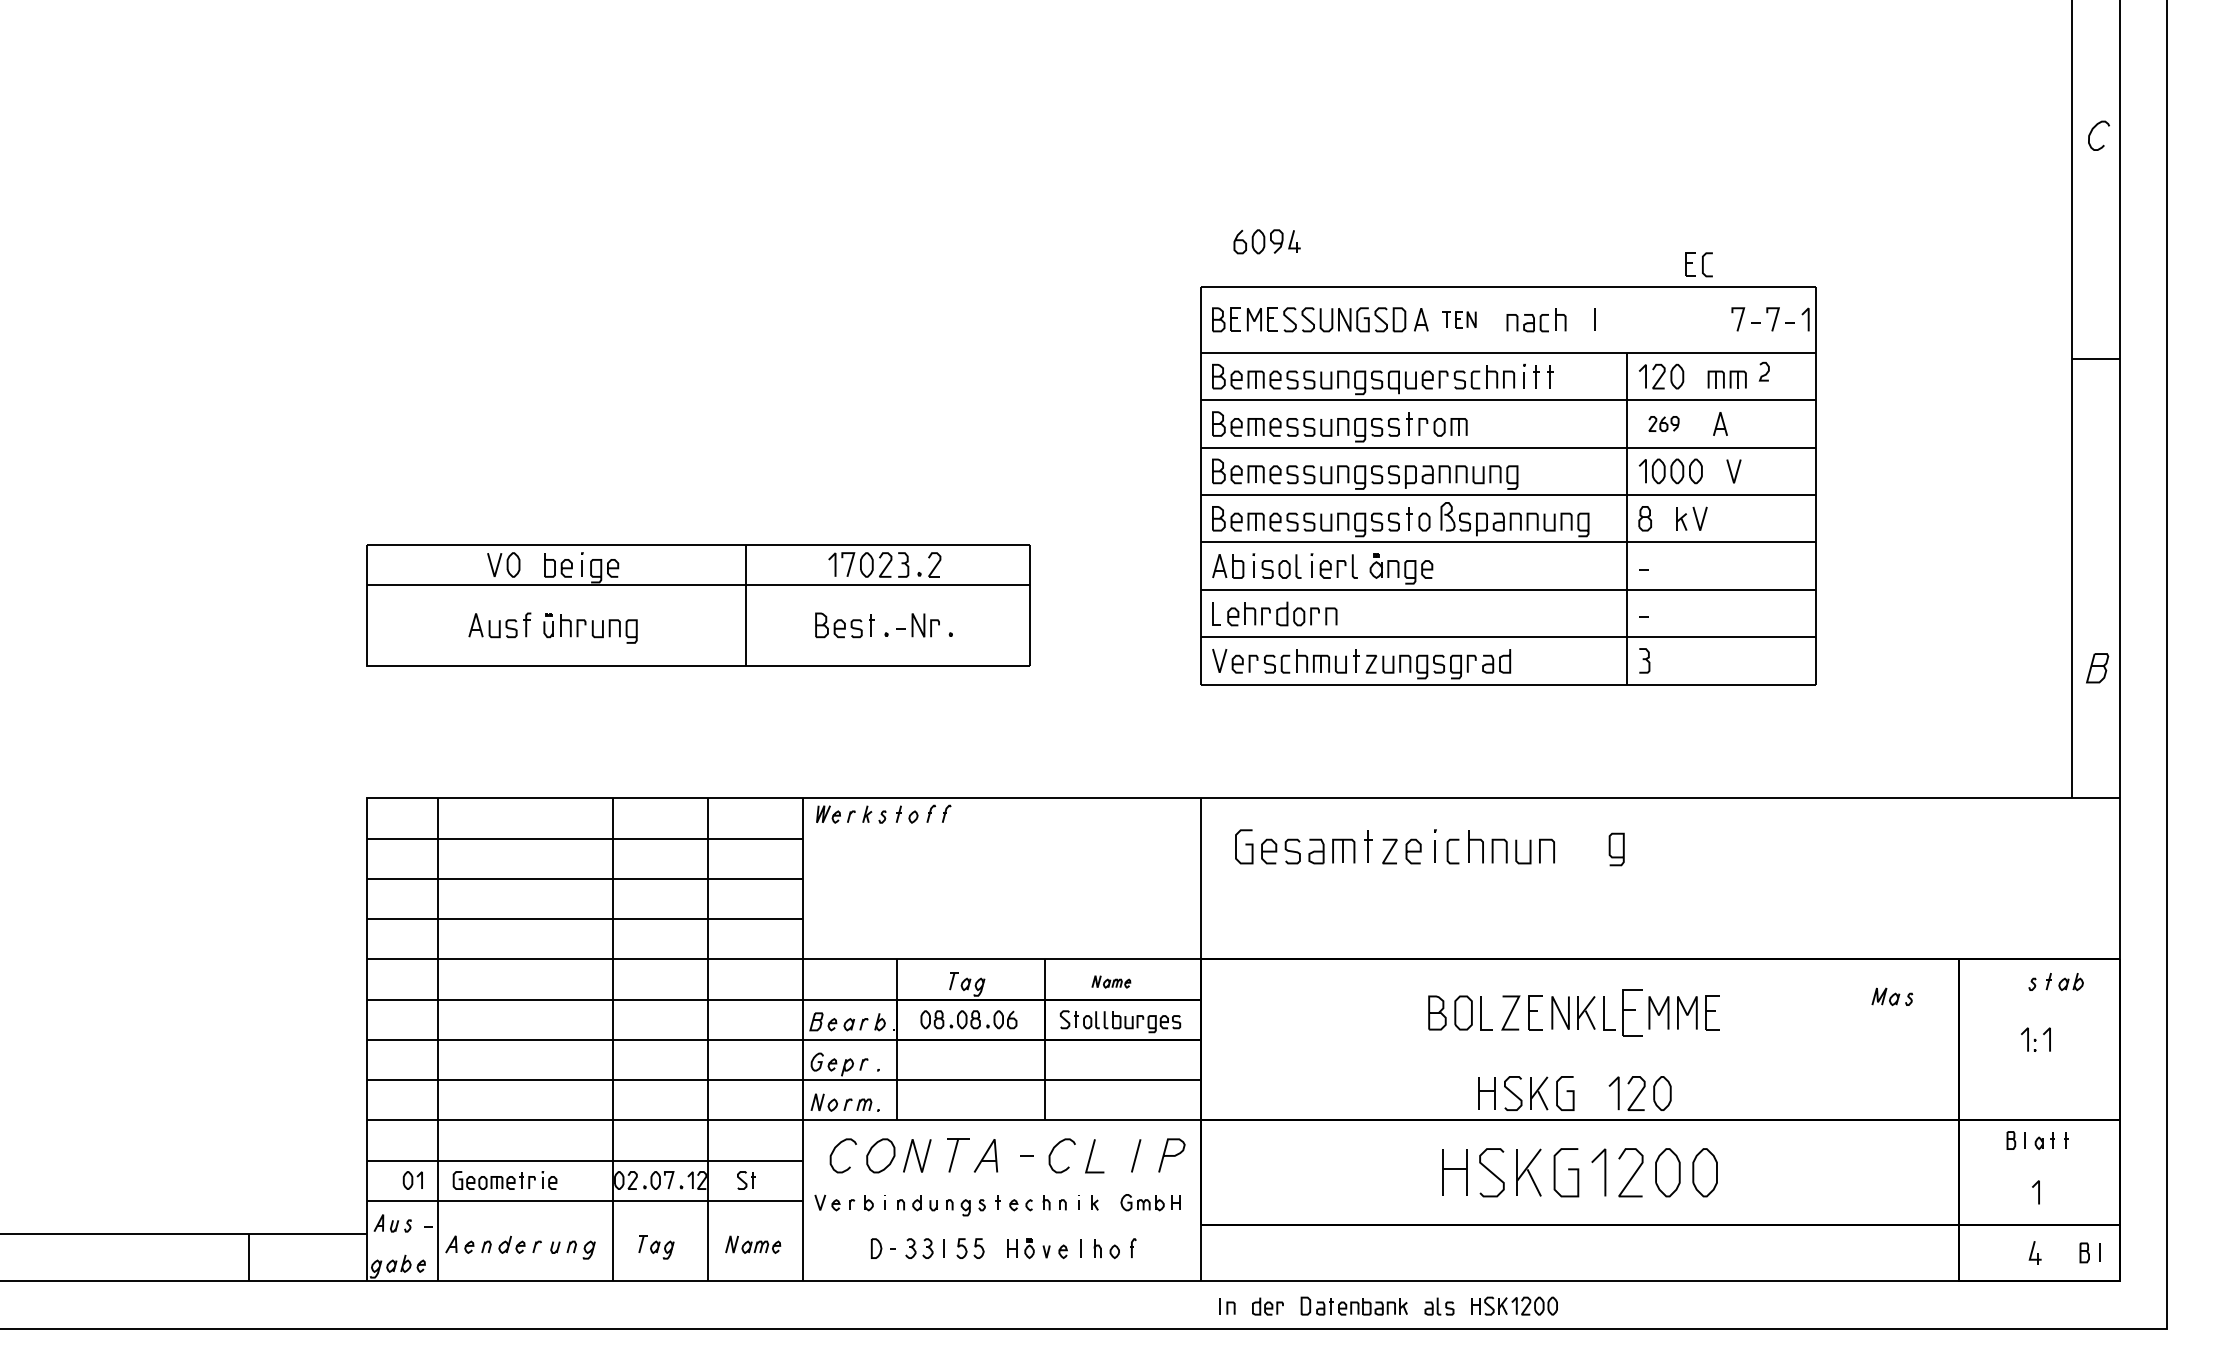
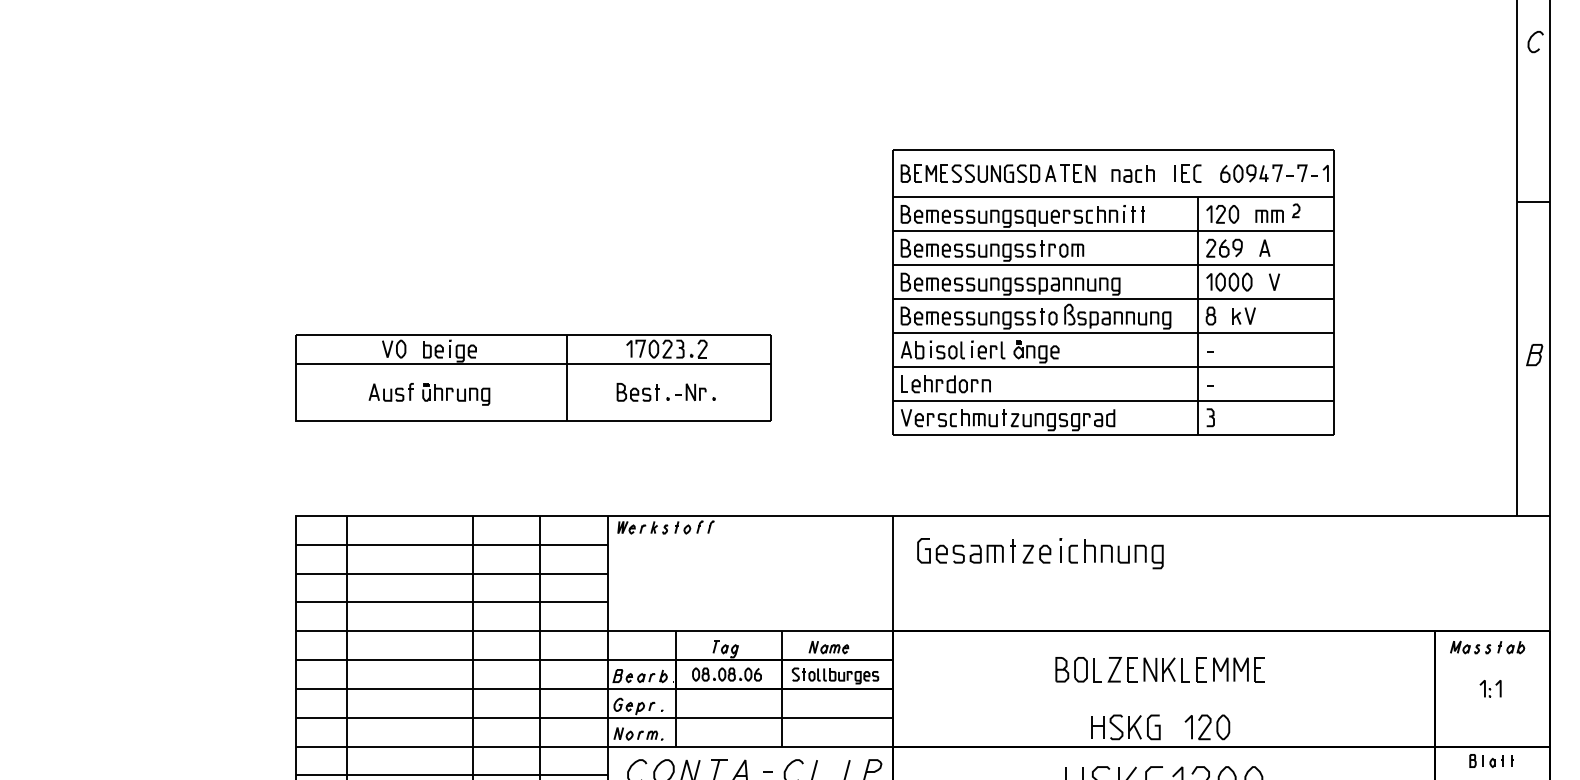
part: (1266, 241) -> (1244, 173), moved
part: (1698, 264) -> (1191, 173), moved
part: (1459, 319) -> (1078, 173), size x1.43
part: (1663, 423) -> (1224, 247), size x1.67
part: (2097, 668) -> (1534, 355), moved
curve: (1610, 849) -> (1153, 557), moved
part: (1111, 981) -> (829, 647), size x1.43
part: (1892, 996) -> (1465, 647), moved
part: (1632, 1012) -> (1201, 669), size x0.71

